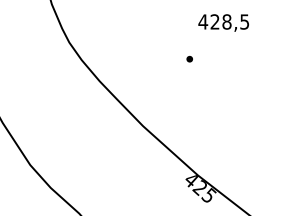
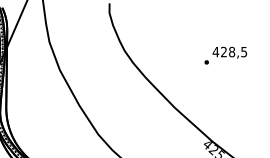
text: (223, 22) -> (229, 52), moved

